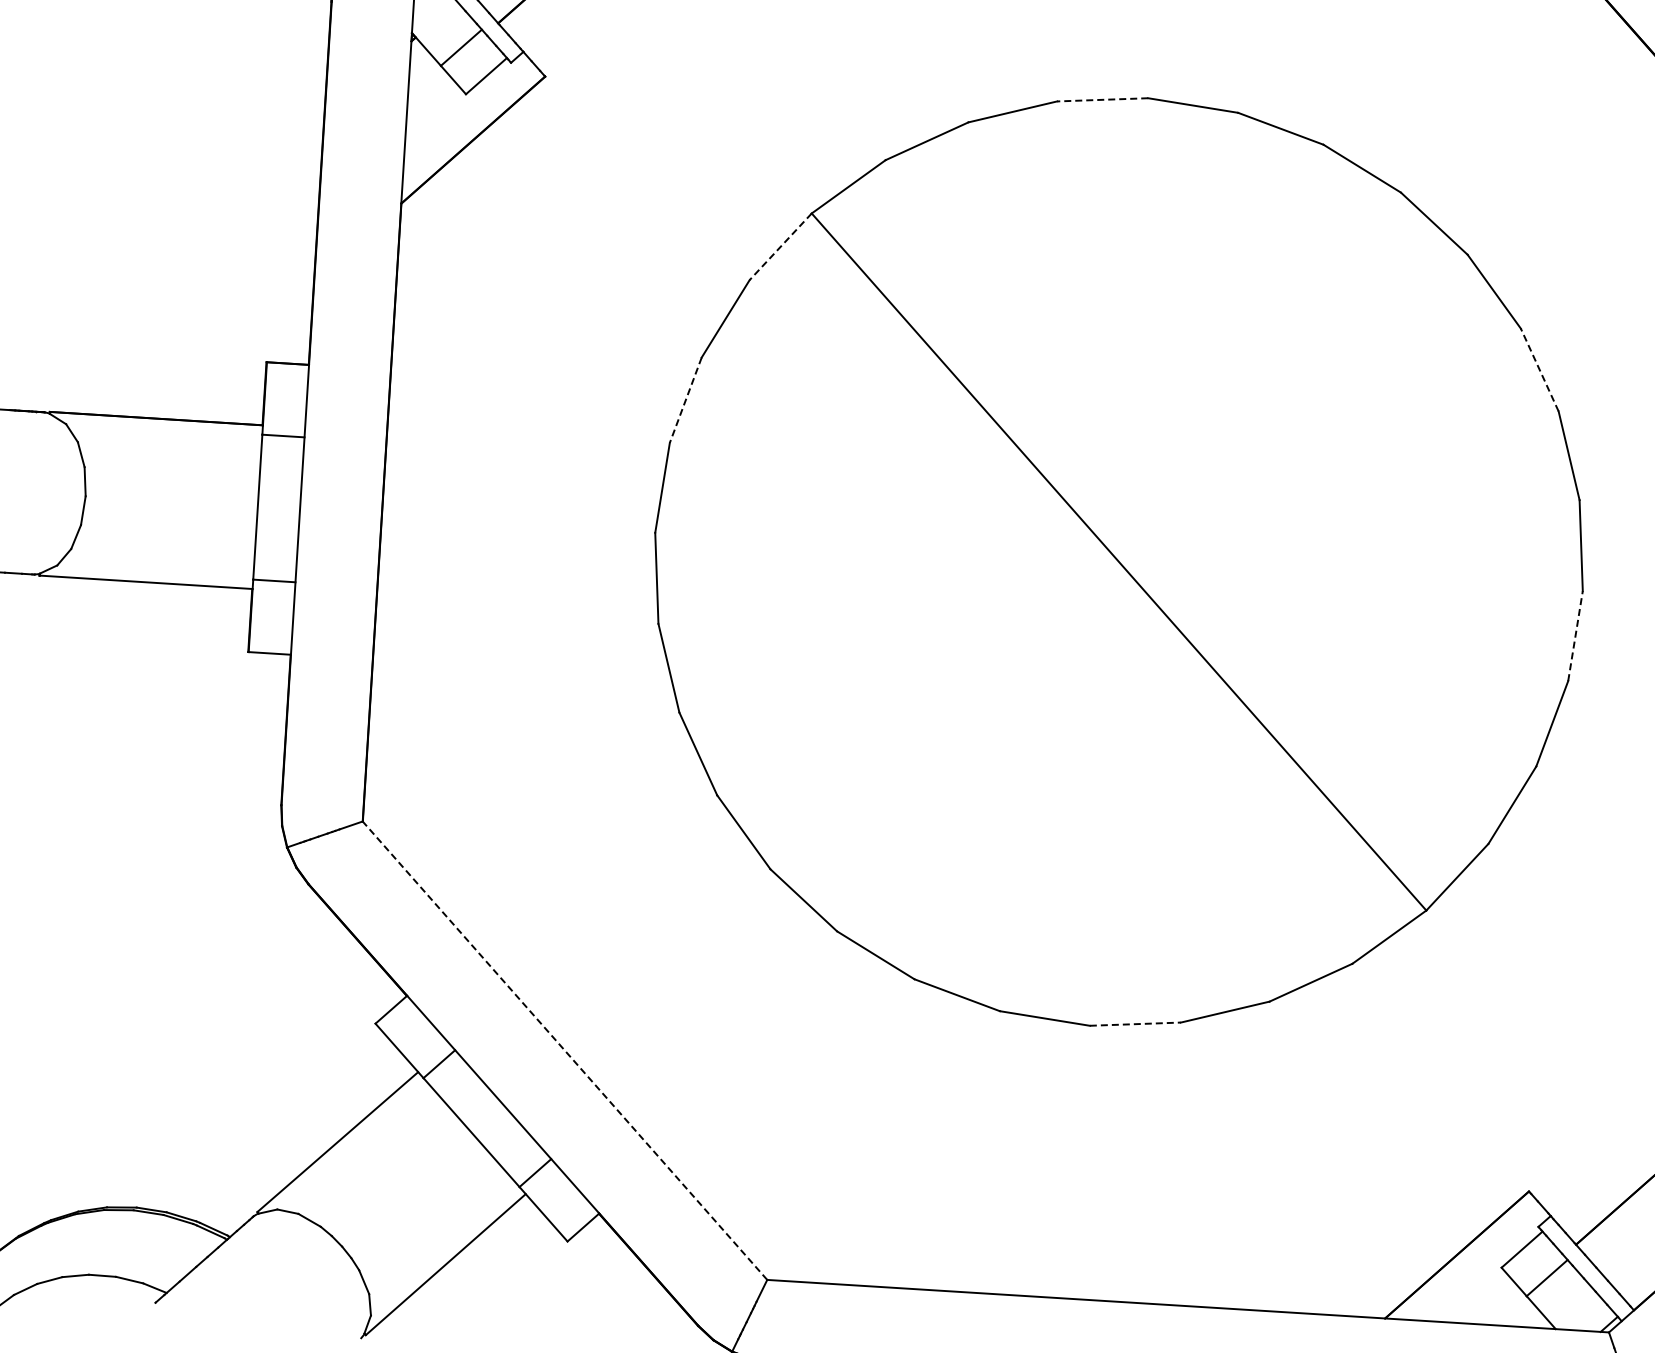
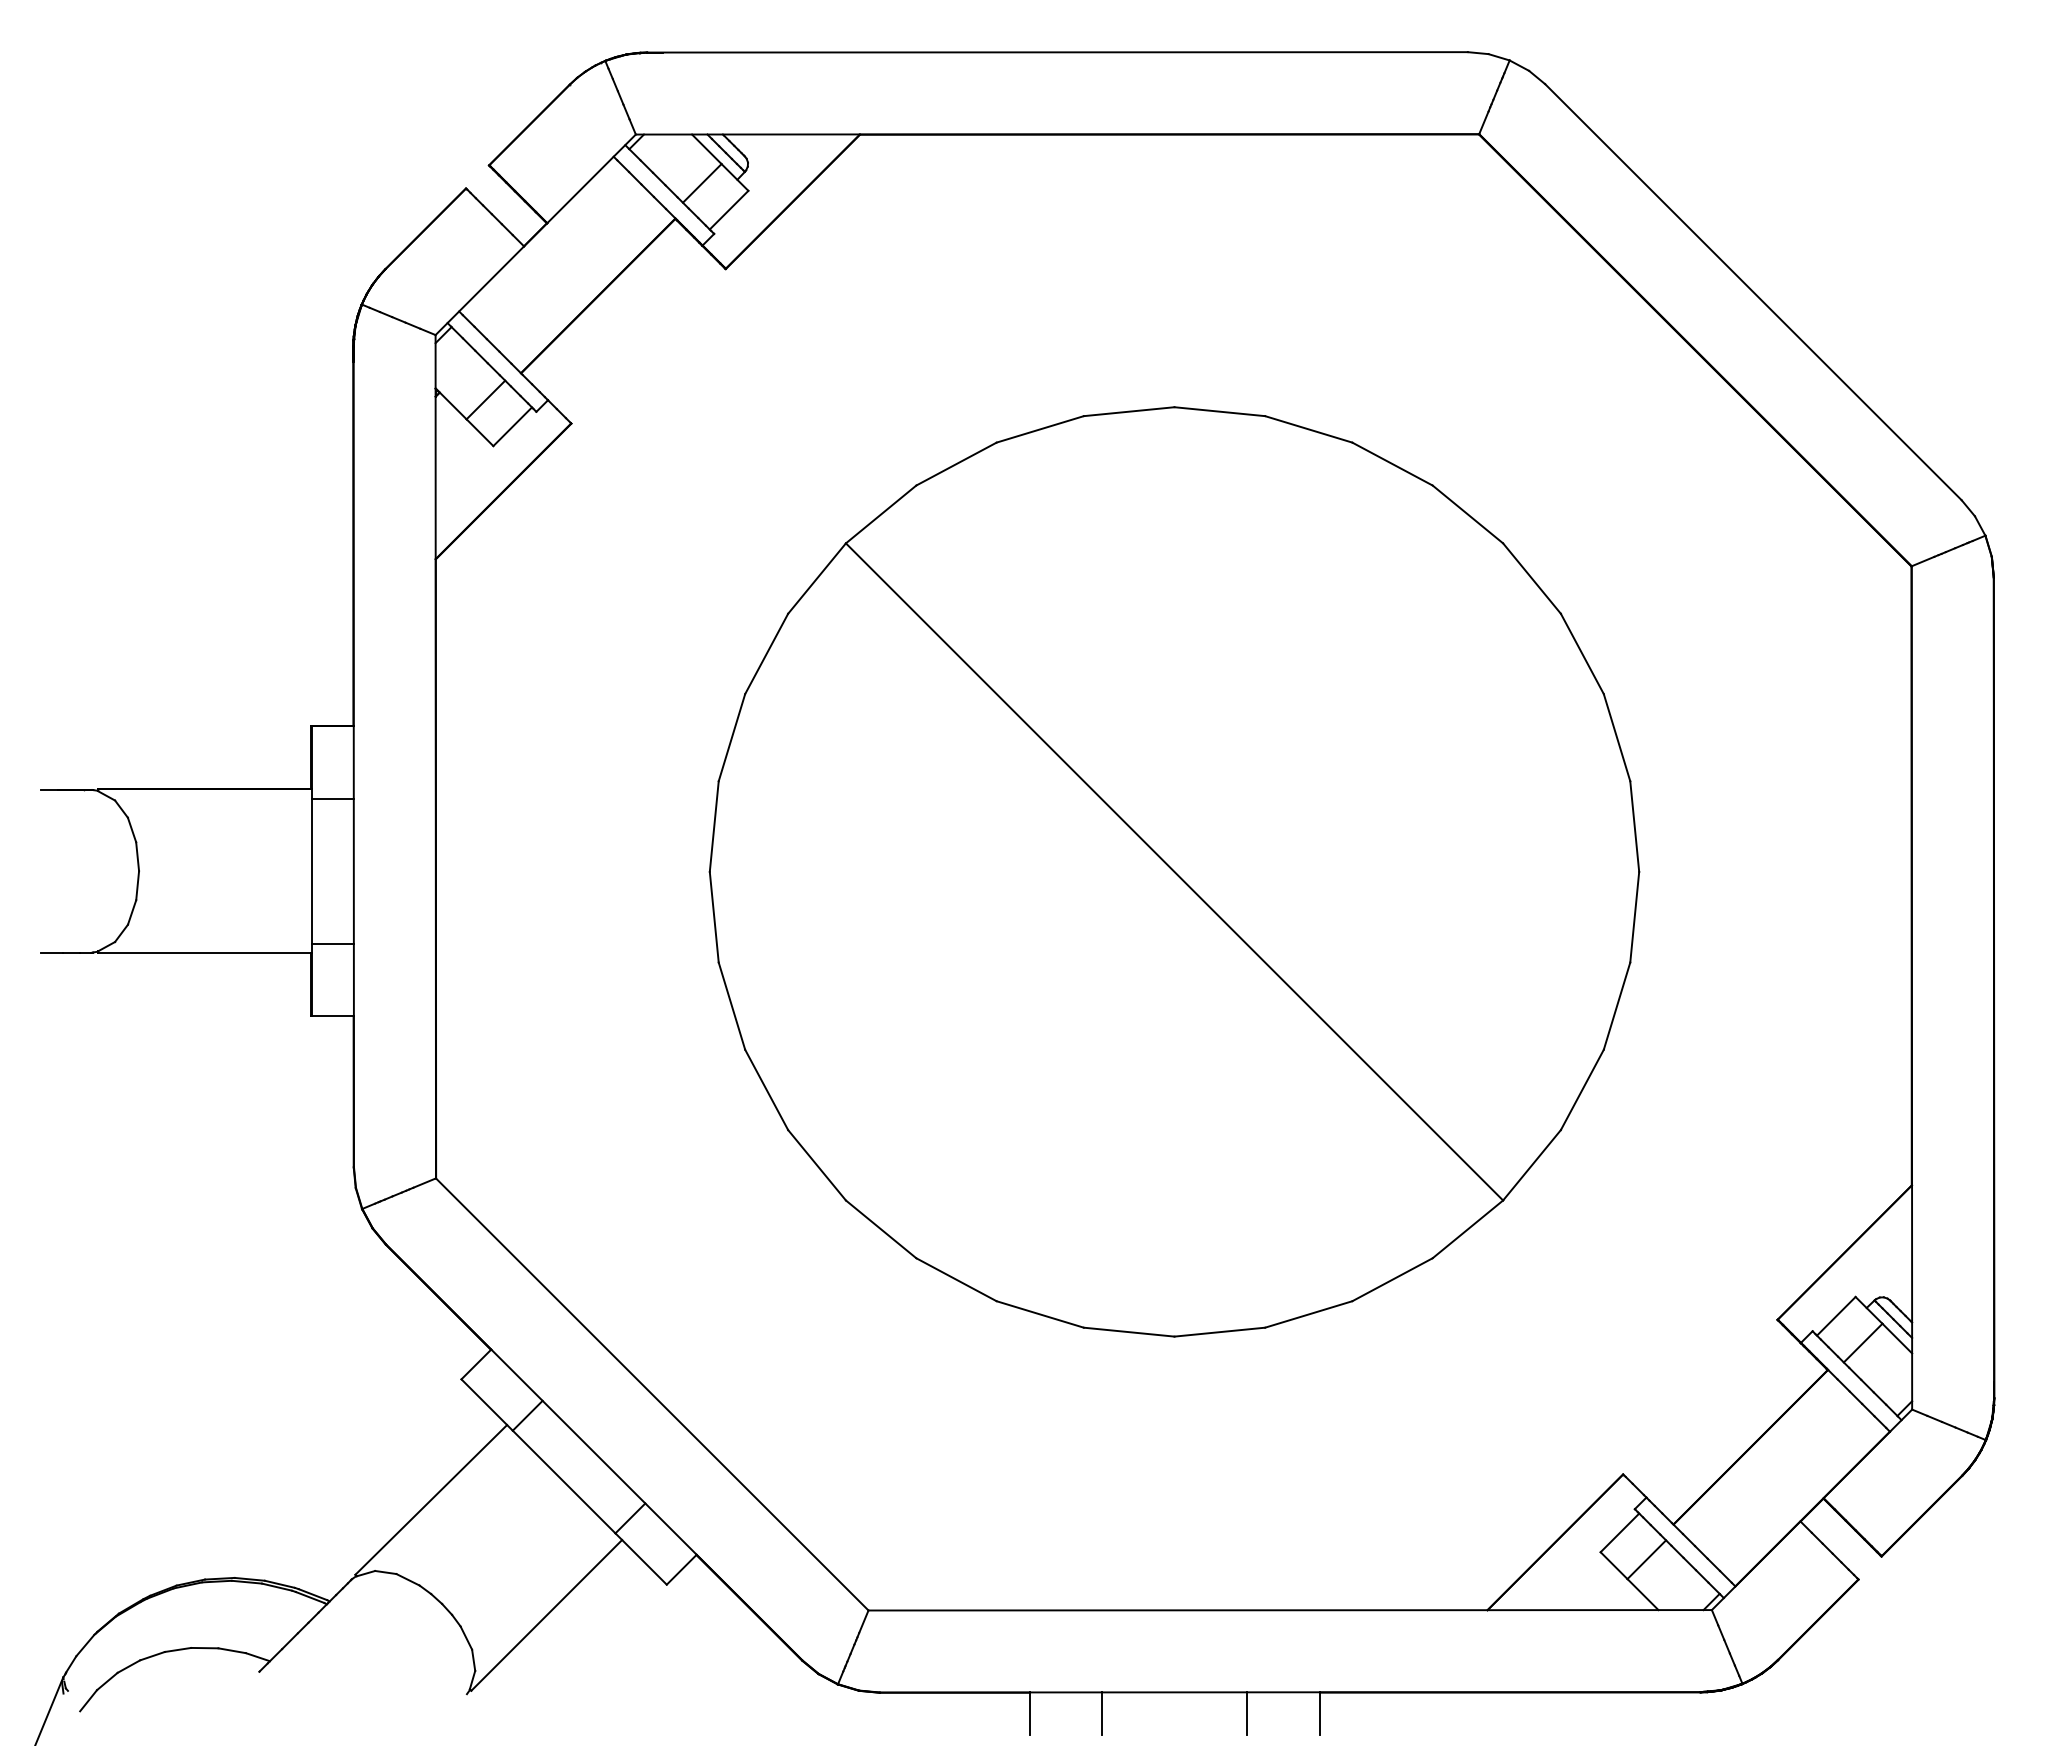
line: (1103, 99) -> (1129, 411), dashed -> solid
line: (781, 246) -> (817, 578), dashed -> solid
line: (1539, 369) -> (1582, 653), dashed -> solid
line: (685, 400) -> (731, 737), dashed -> solid
line: (1575, 636) -> (1634, 917), dashed -> solid
line: (1135, 1024) -> (1219, 1332), dashed -> solid
line: (565, 1050) -> (652, 1394), dashed -> solid

